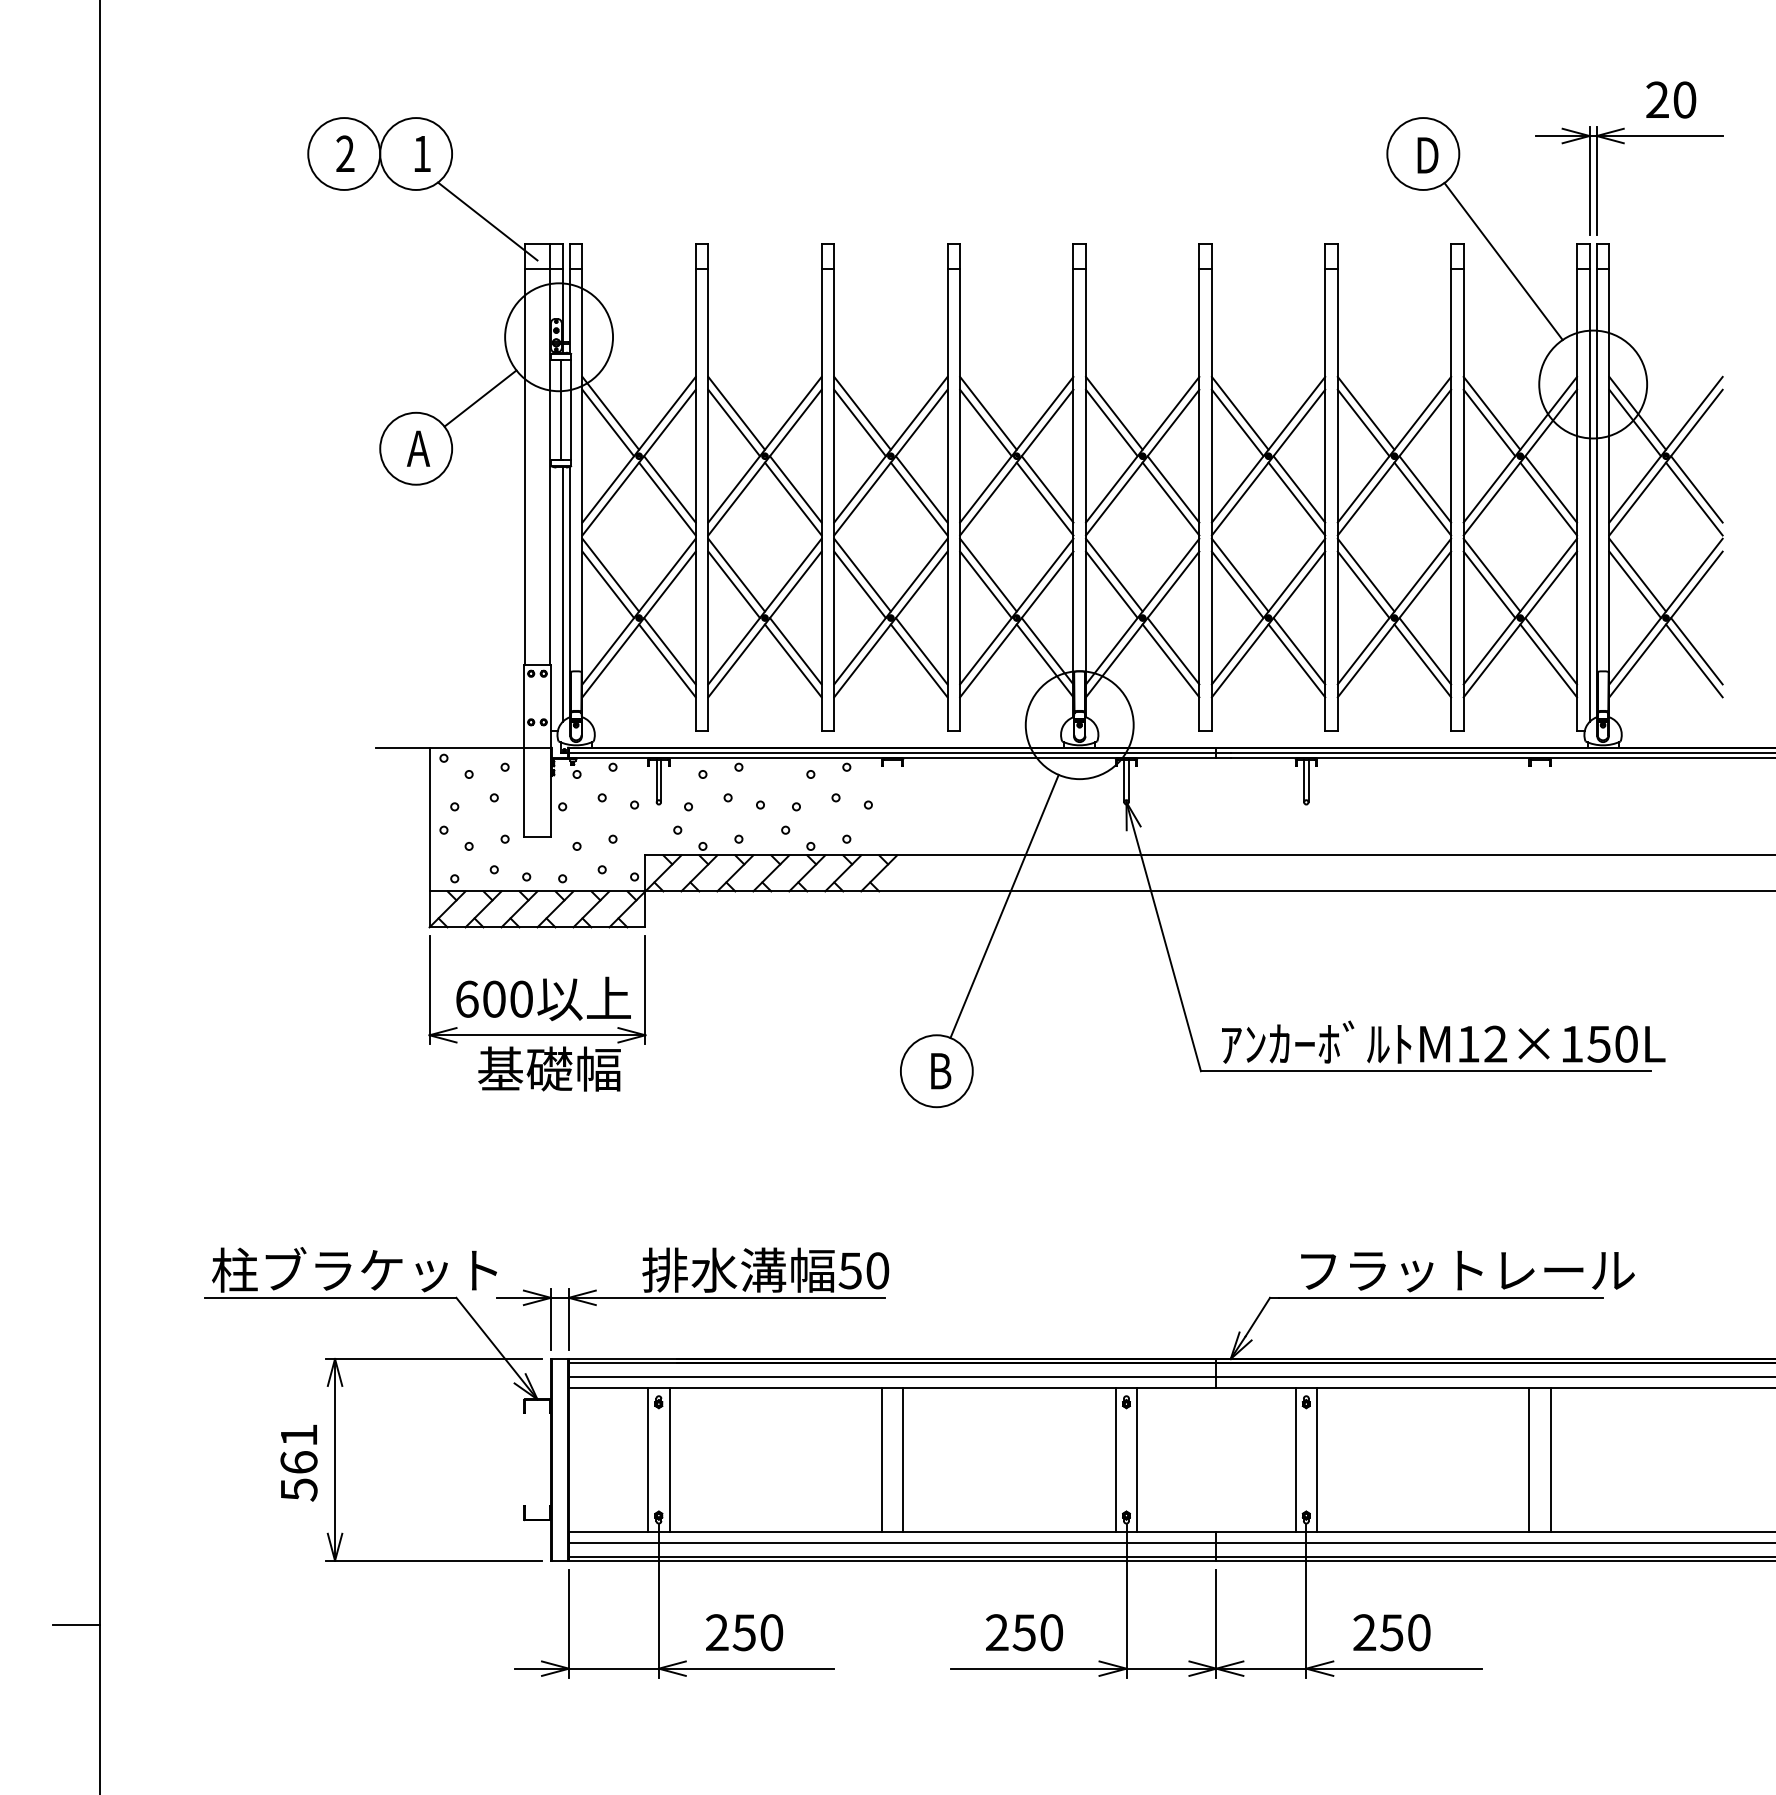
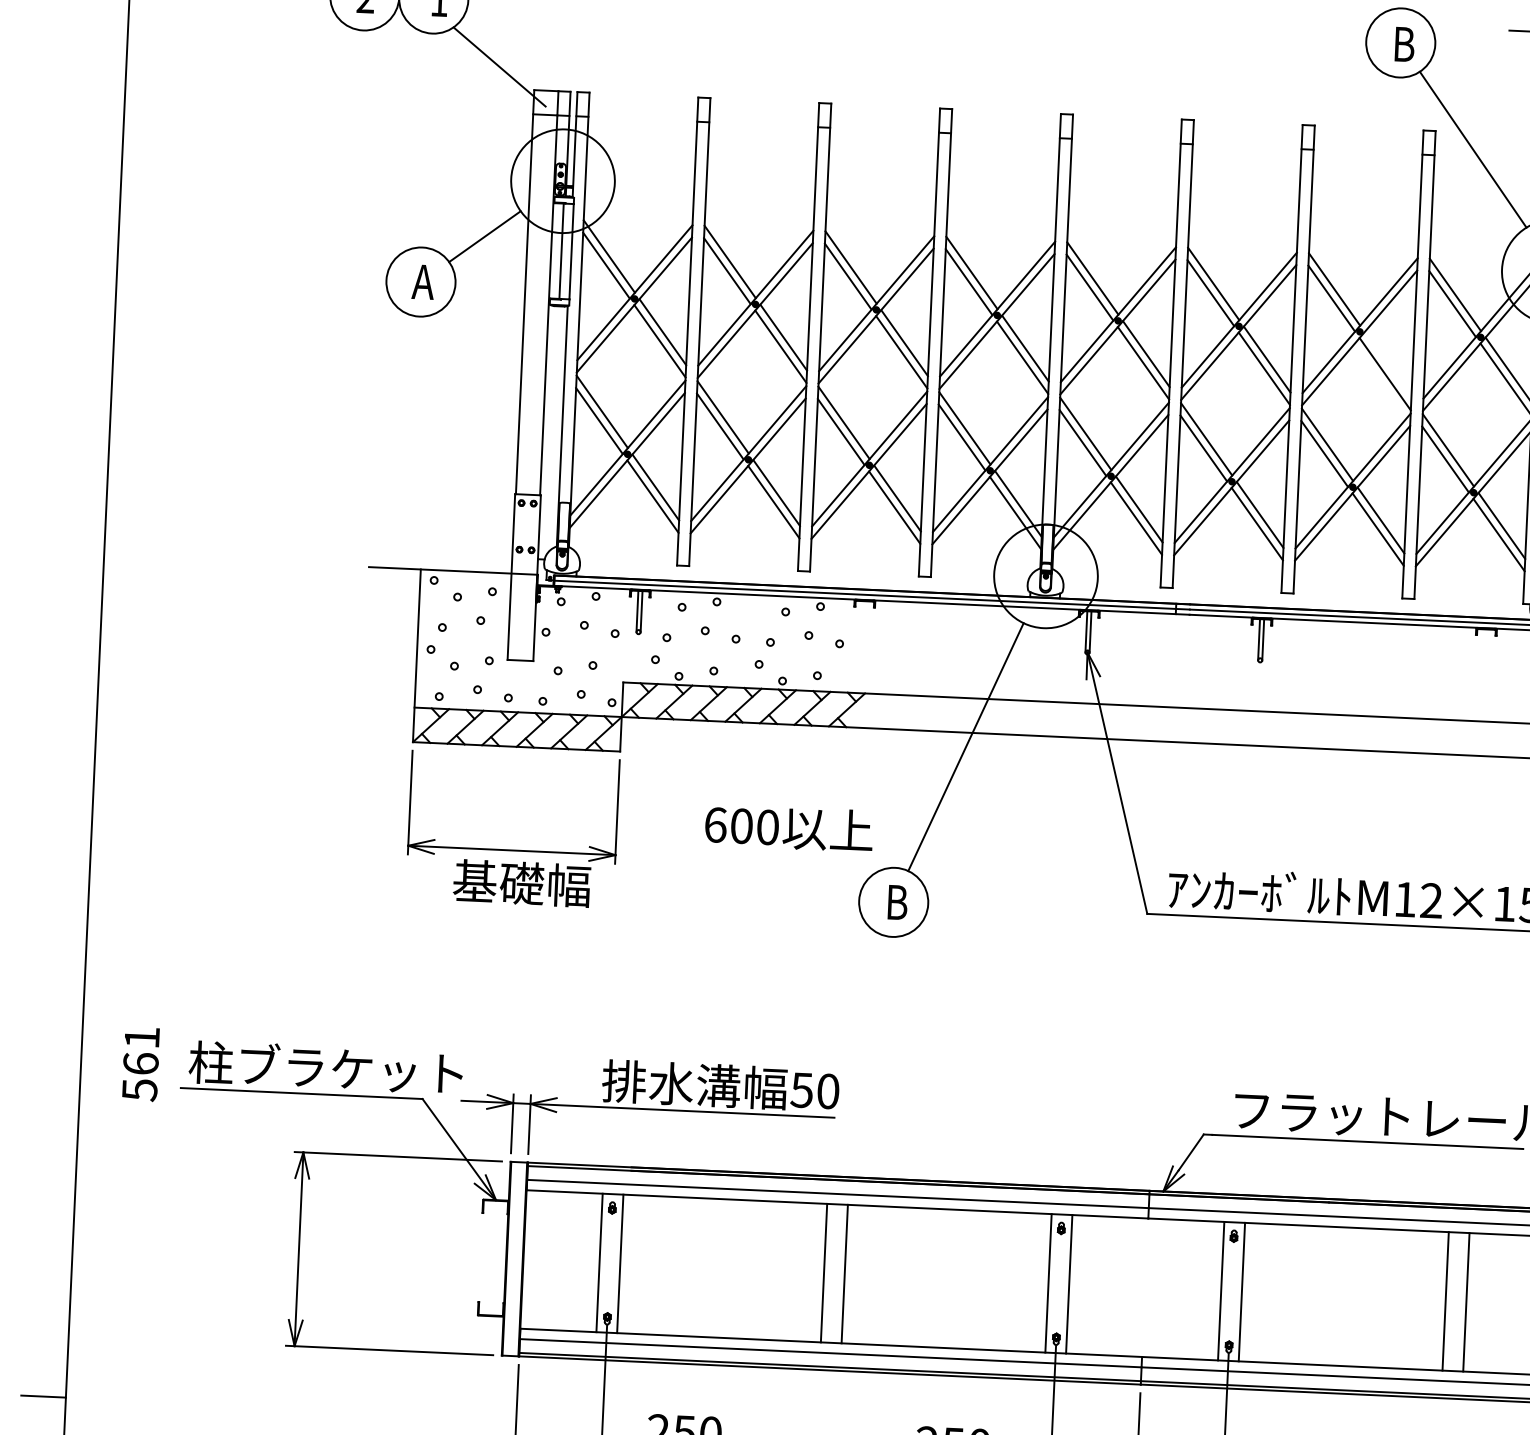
text: (1429, 155) -> (1406, 44), D -> B
line: (1425, 489) -> (1388, 365), removed
line: (562, 594) -> (555, 428), removed
text: (543, 998) -> (789, 827), moved
text: (298, 1462) -> (140, 1063), moved

